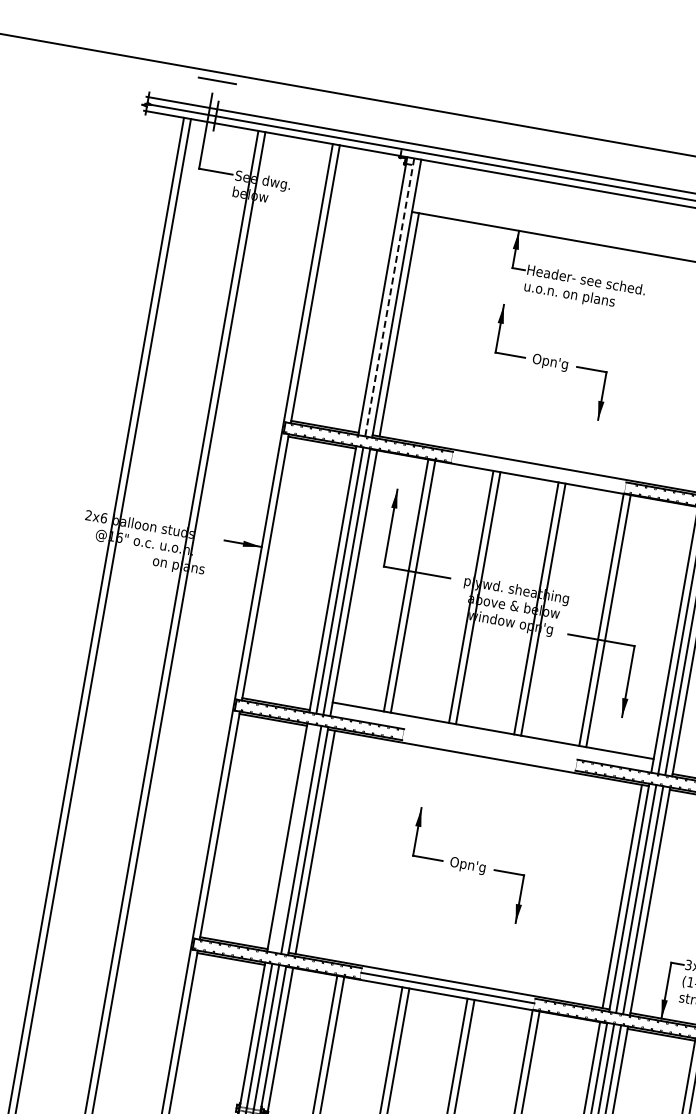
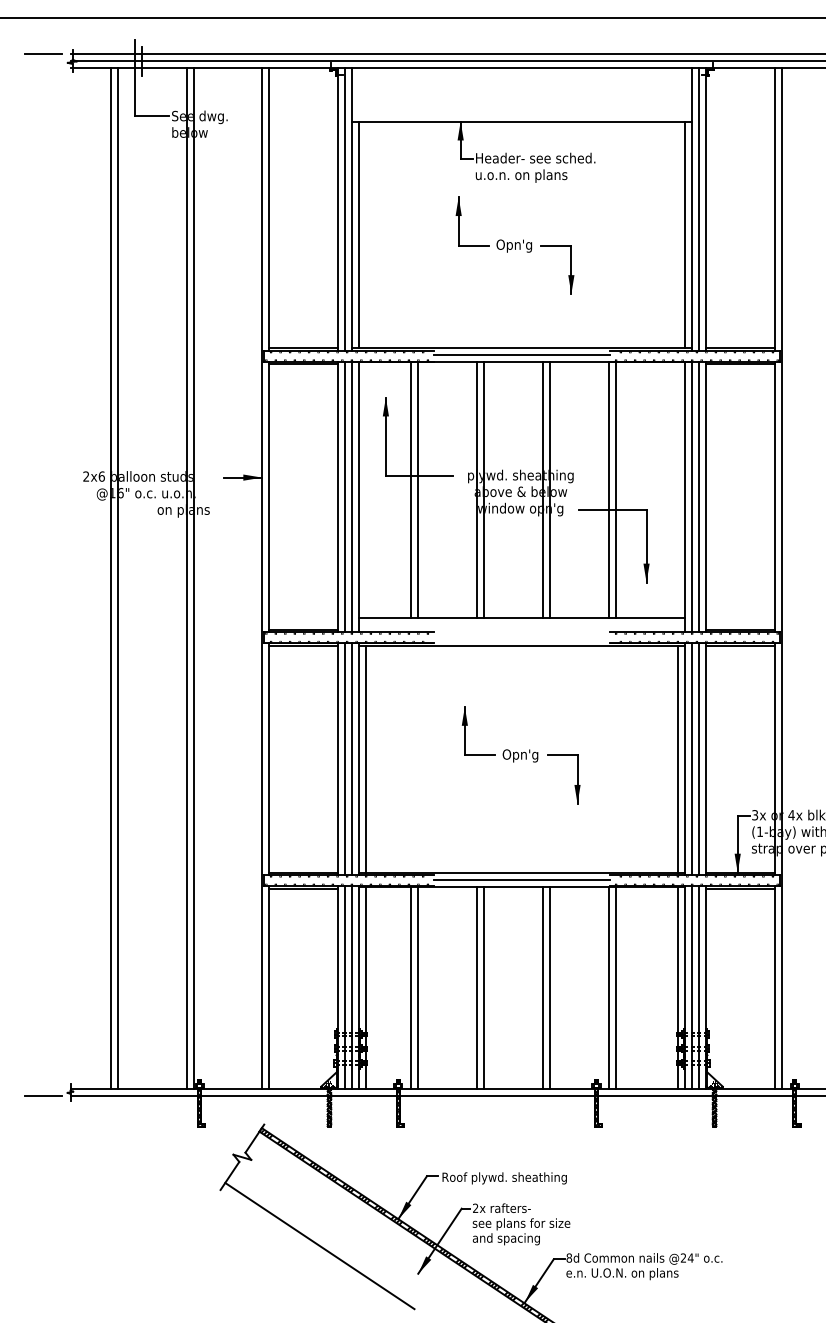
line: (217, 80) -> (43, 53), moved
line: (389, 298) -> (344, 210), dashed -> solid
line: (539, 471) -> (522, 355), added
line: (293, 838) -> (344, 759), added

